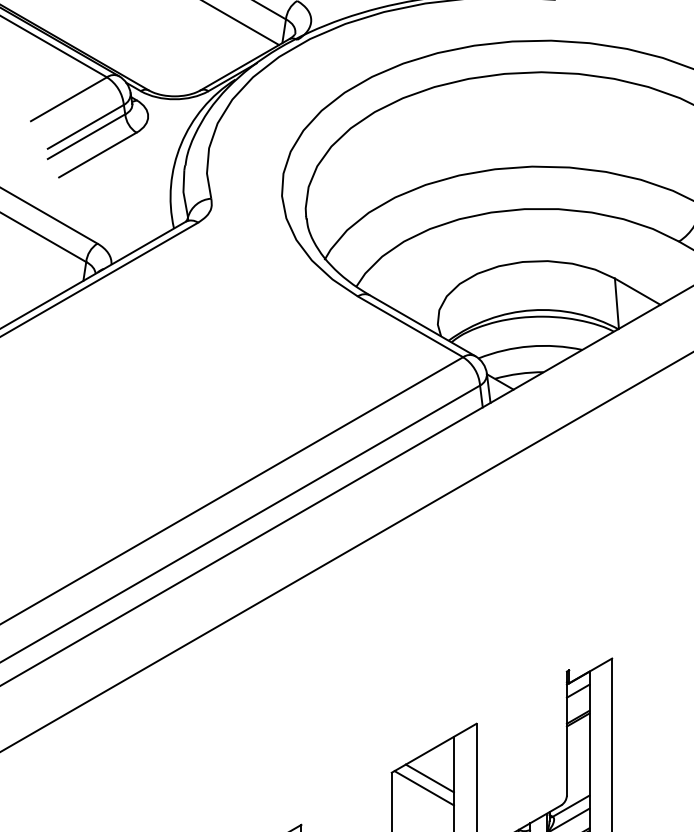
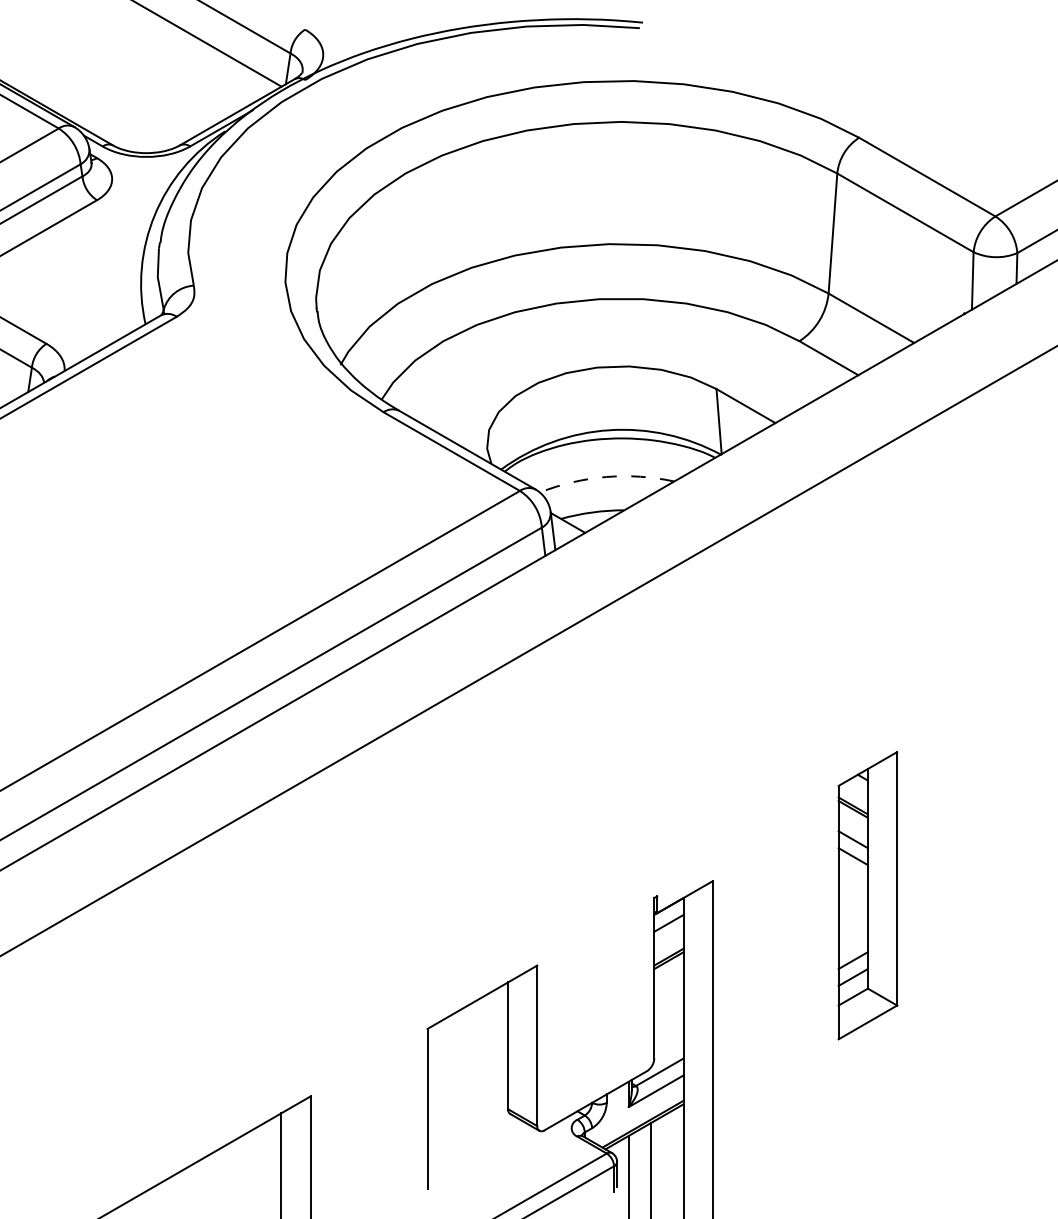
arc: (529, 346) -> (606, 477), solid -> dashed
line: (429, 778) -> (476, 1036), removed
line: (424, 787) -> (469, 1048), removed

